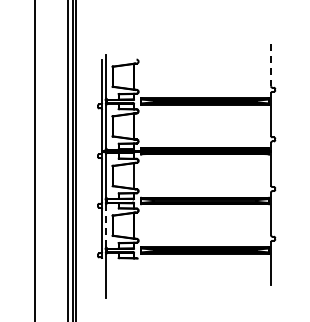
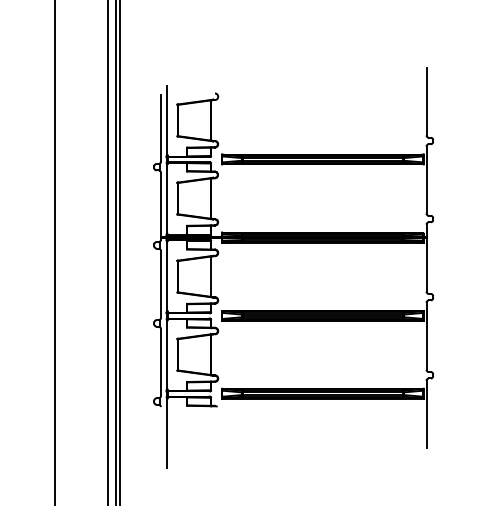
line: (271, 65) -> (427, 102), dashed -> solid
line: (106, 225) -> (167, 354), dashed -> solid

